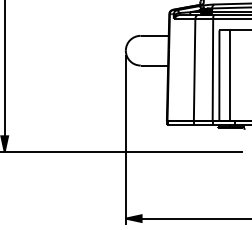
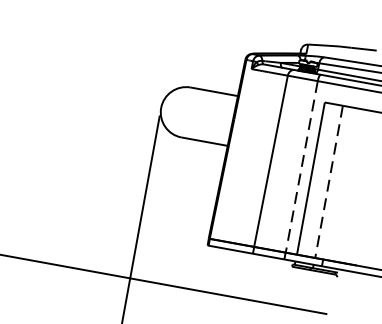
line: (212, 70) -> (300, 167), solid -> dashed
line: (230, 76) -> (329, 183), solid -> dashed

